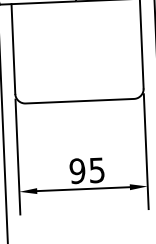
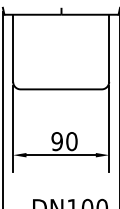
text: (96, 170) -> (71, 141), 95 -> 90

